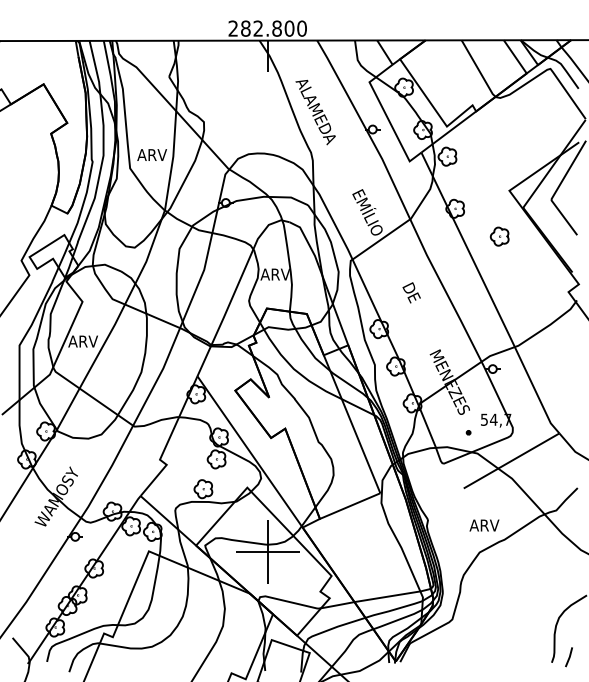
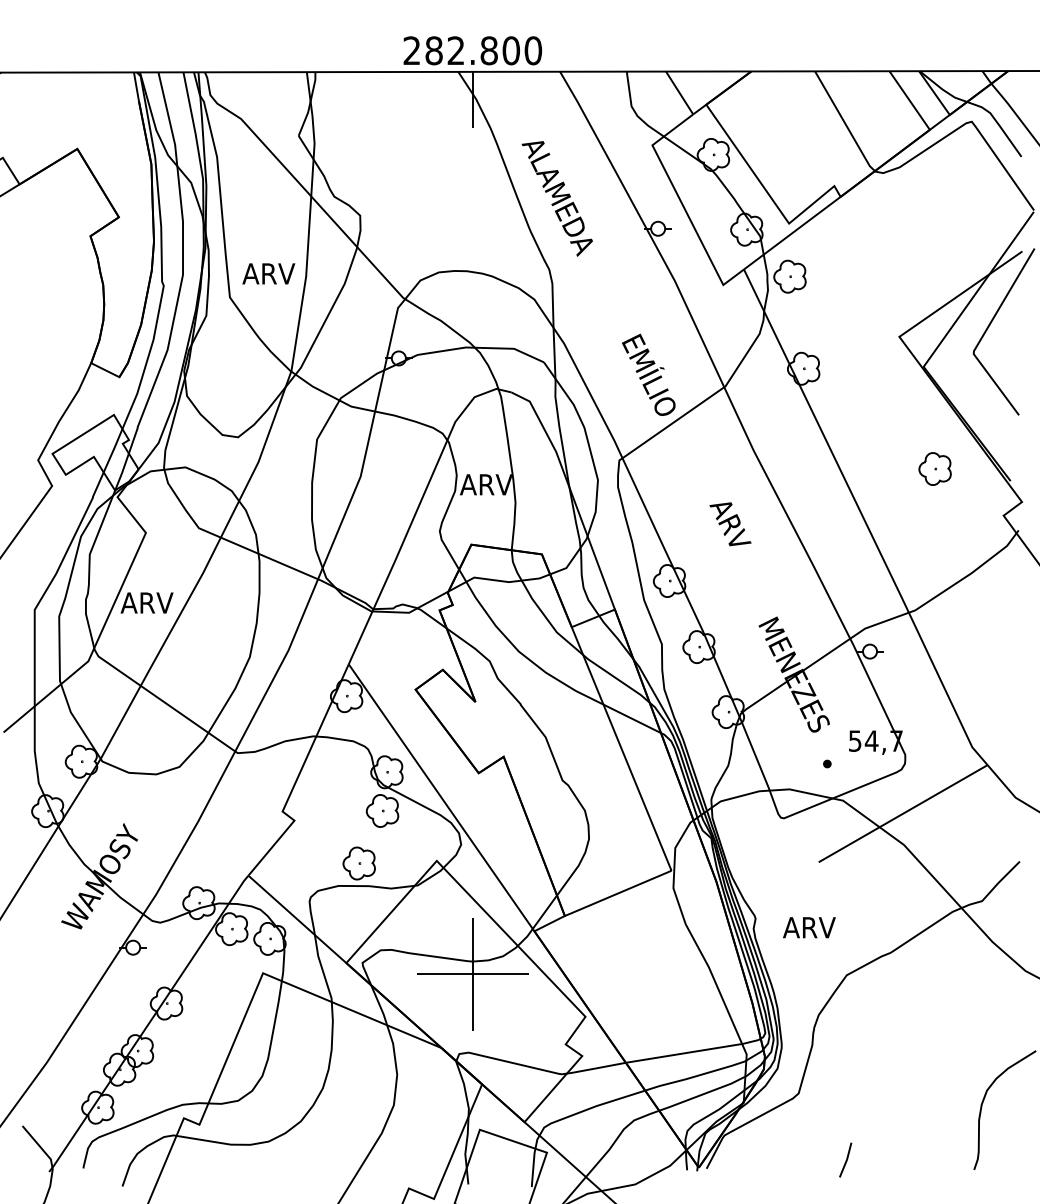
part: (499, 236) -> (934, 468), moved
text: (413, 295) -> (730, 521), DE -> ARV
text: (484, 525) -> (809, 927), moved
line: (568, 657) -> (844, 1160), moved

